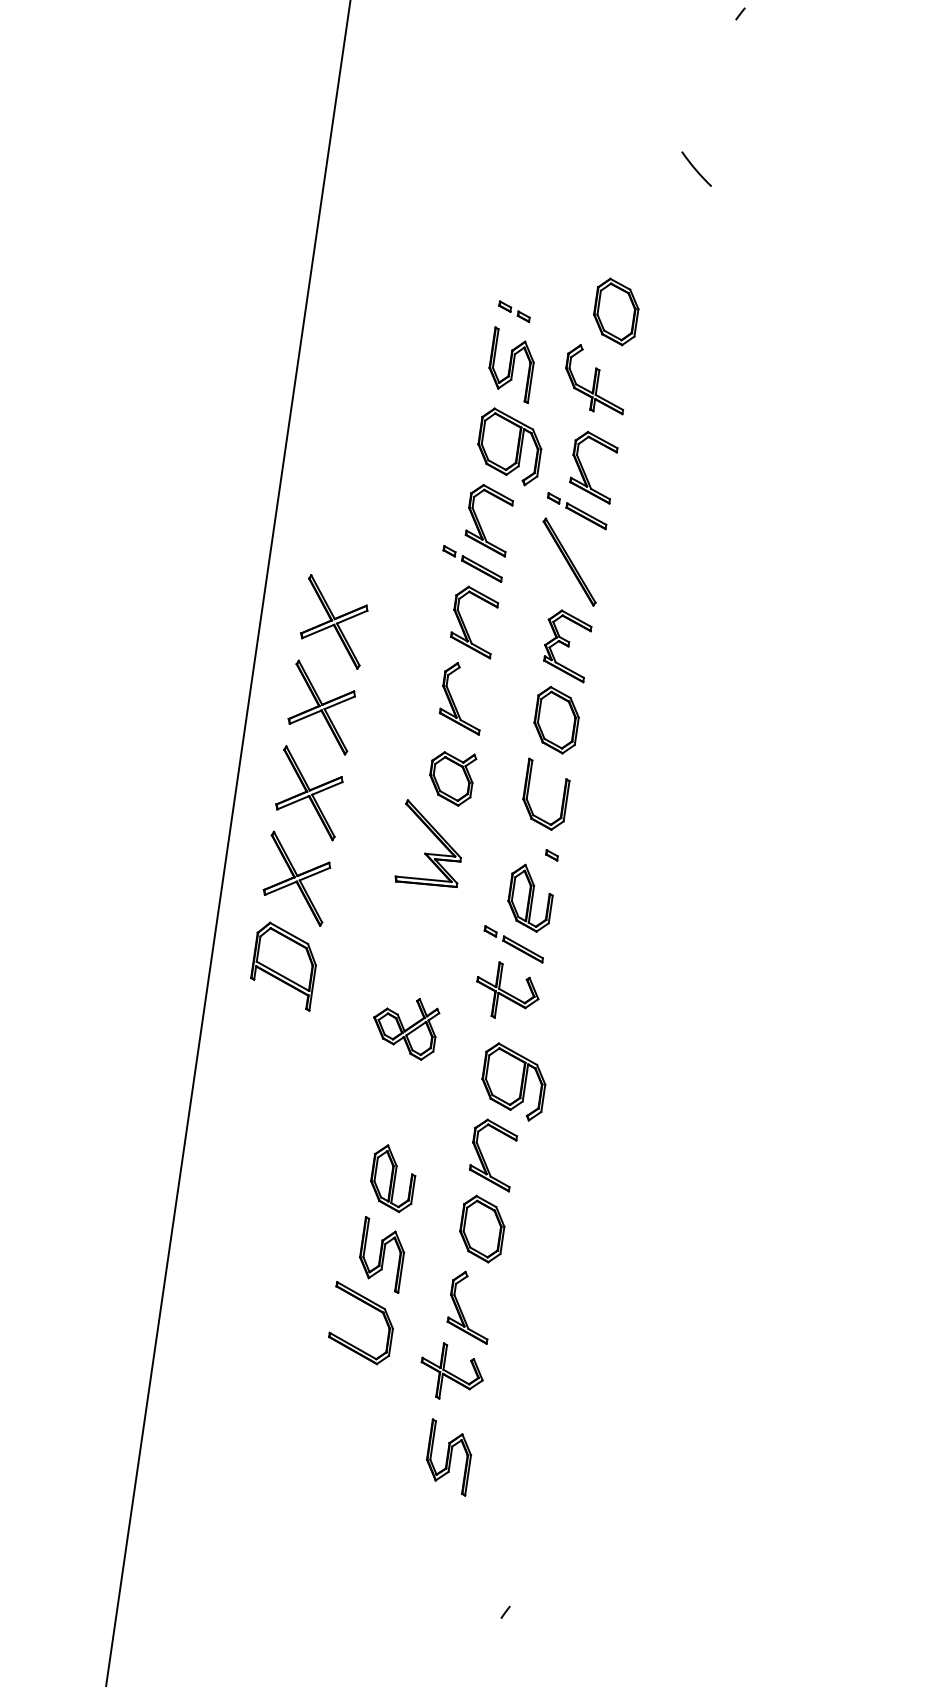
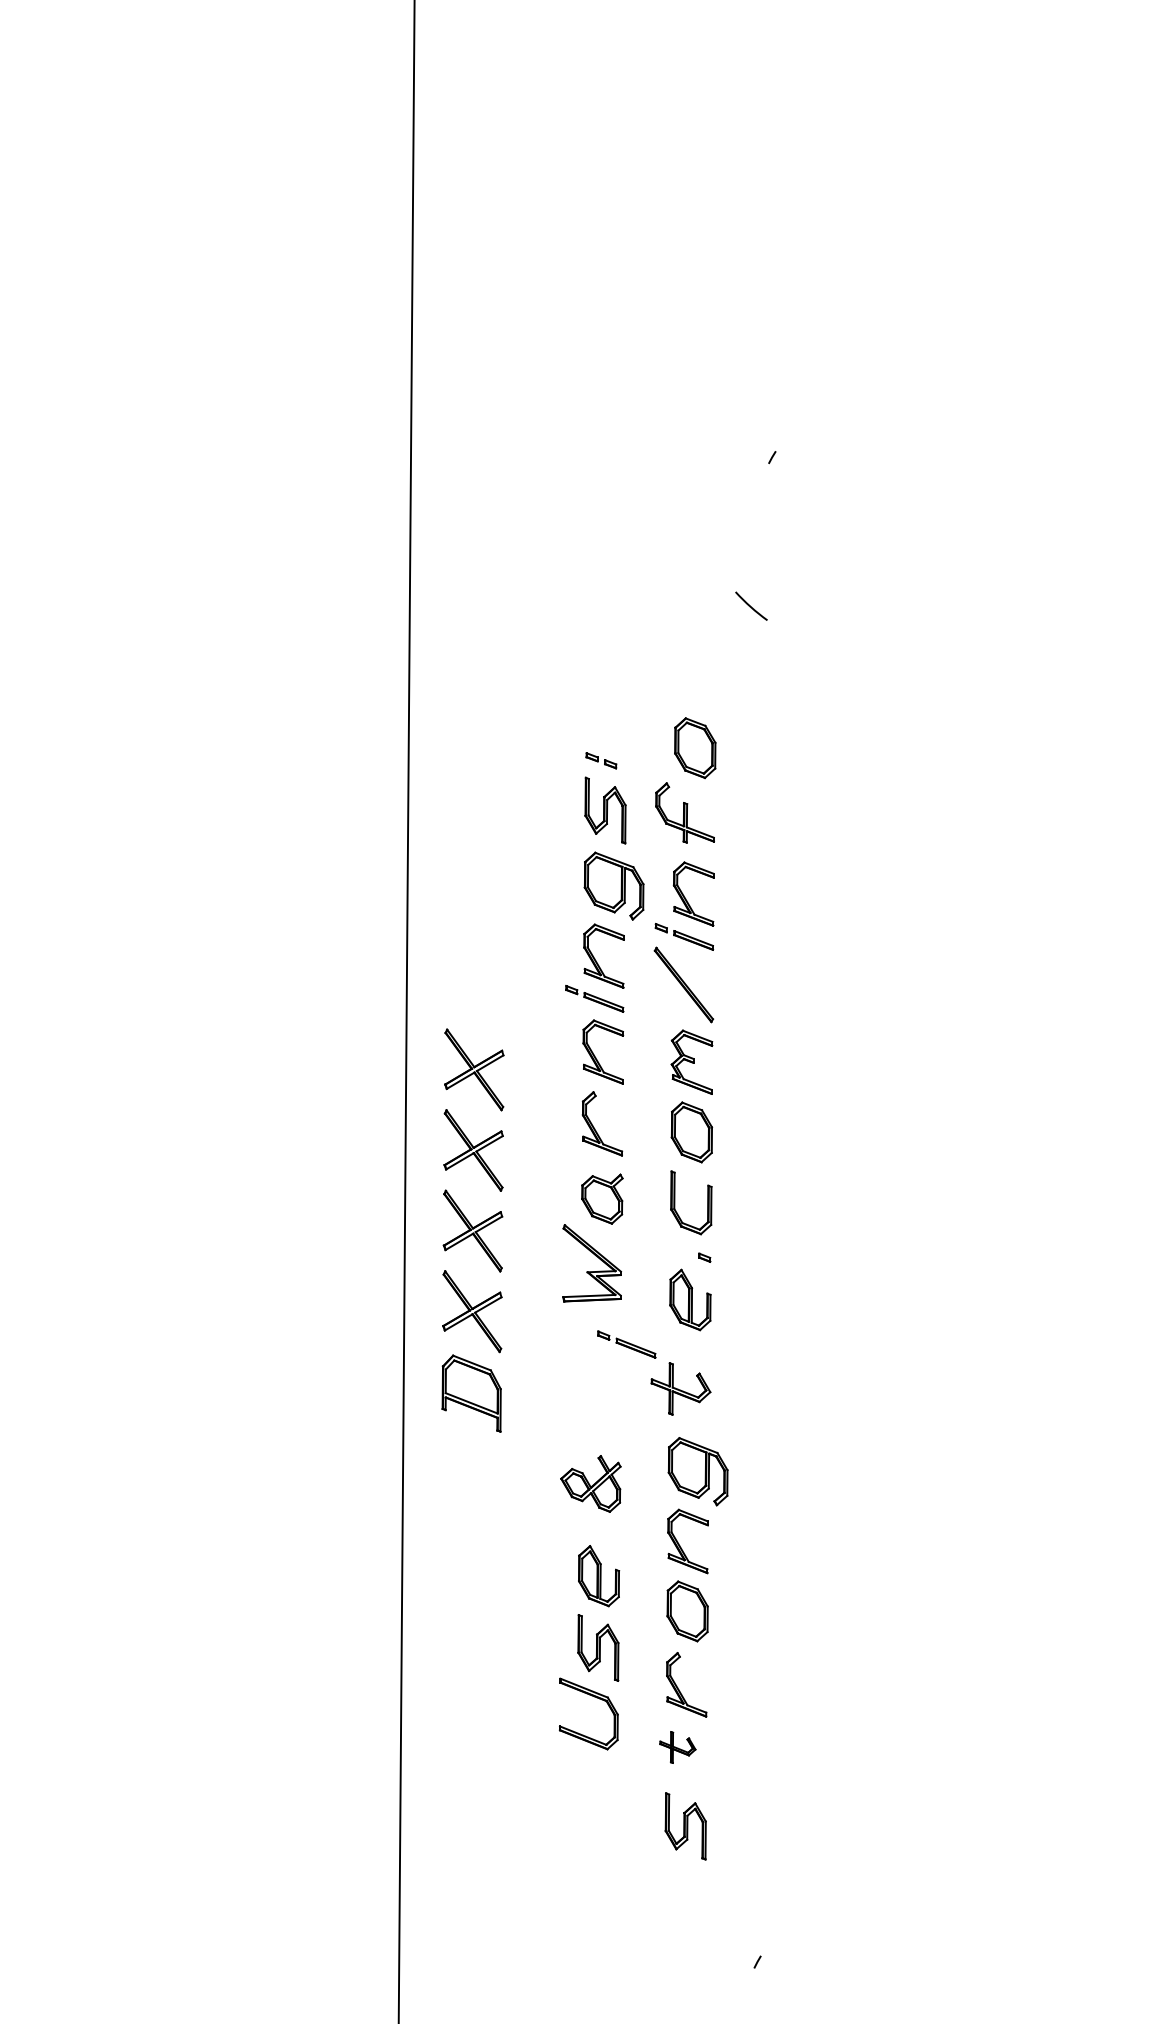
part: (513, 944) -> (626, 1344), moved
part: (404, 1026) -> (590, 1483), moved
part: (451, 1372) -> (677, 1747), size x0.6

